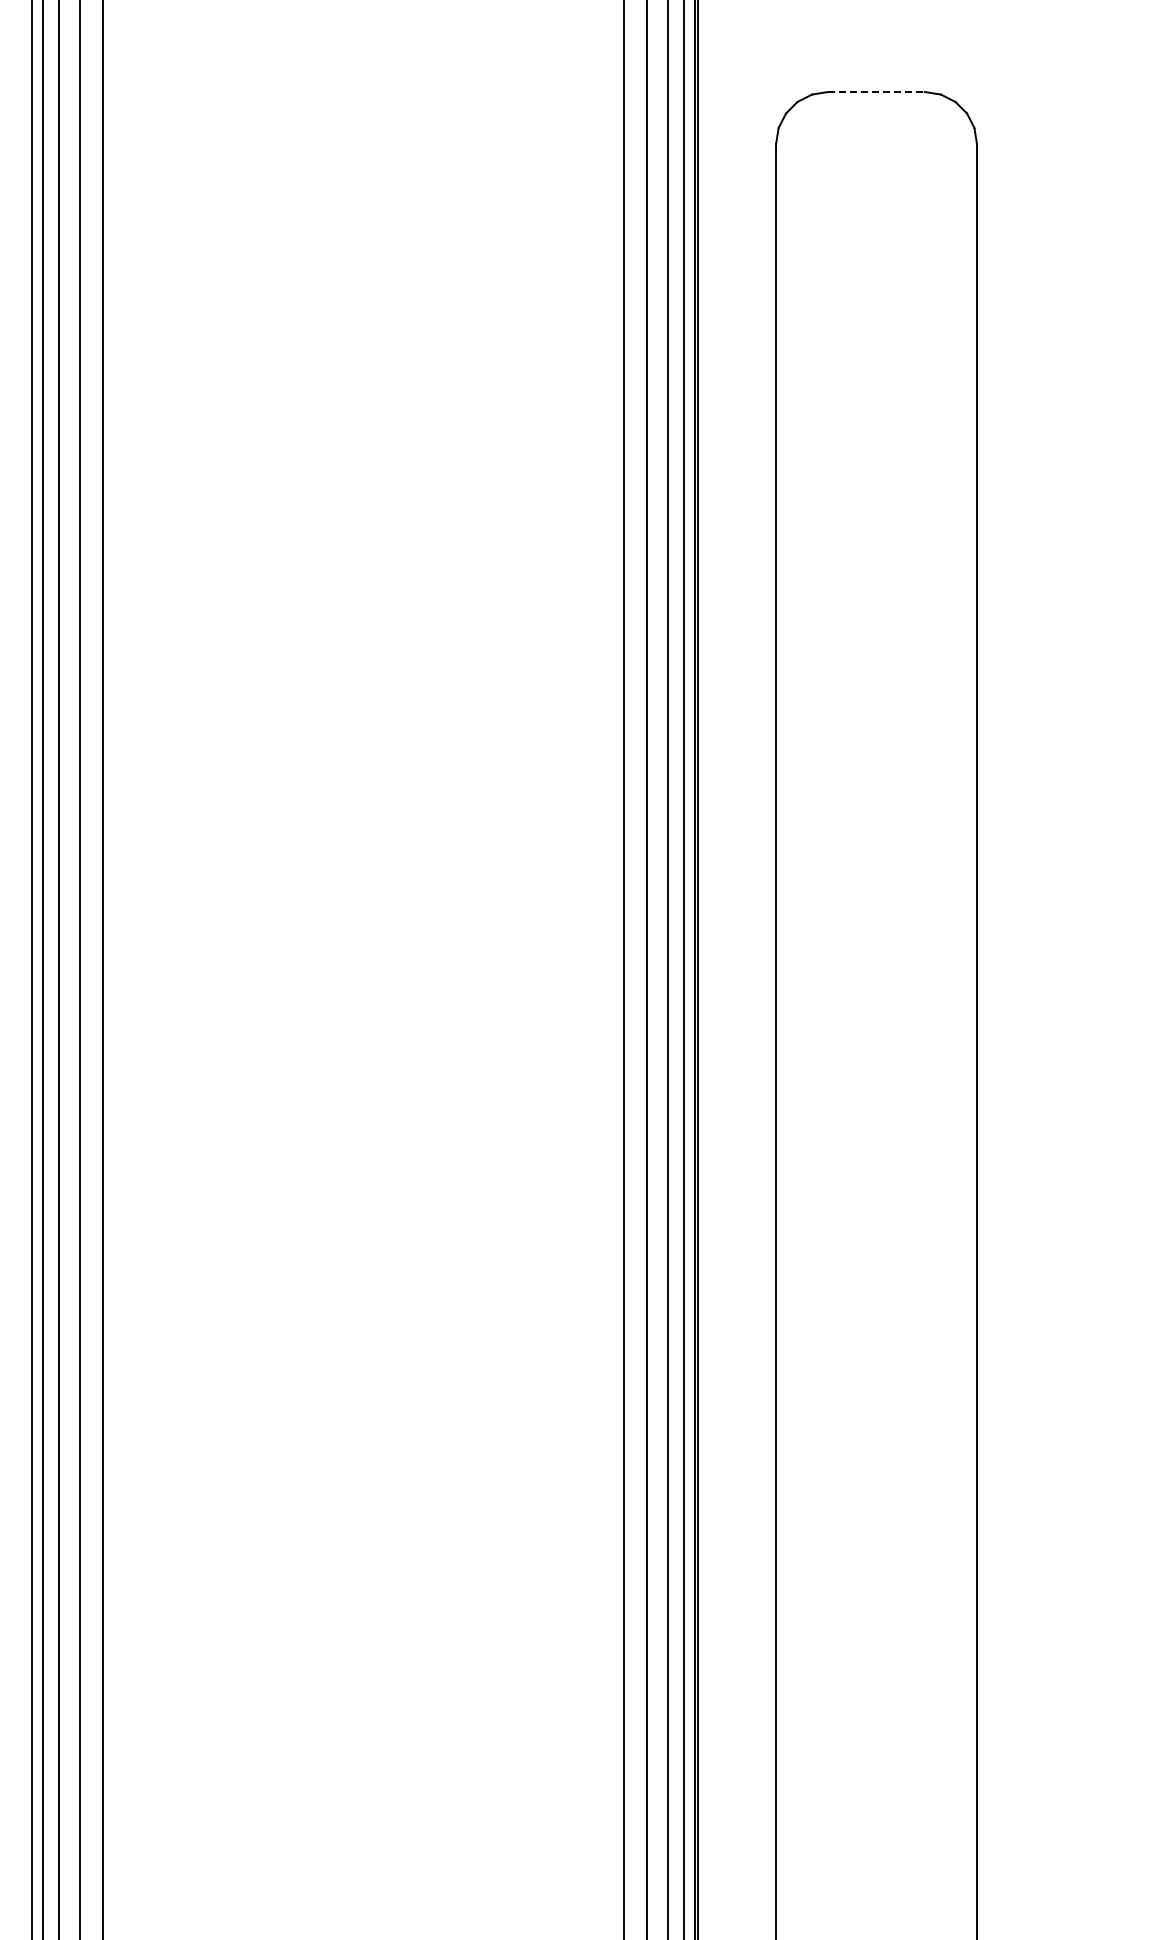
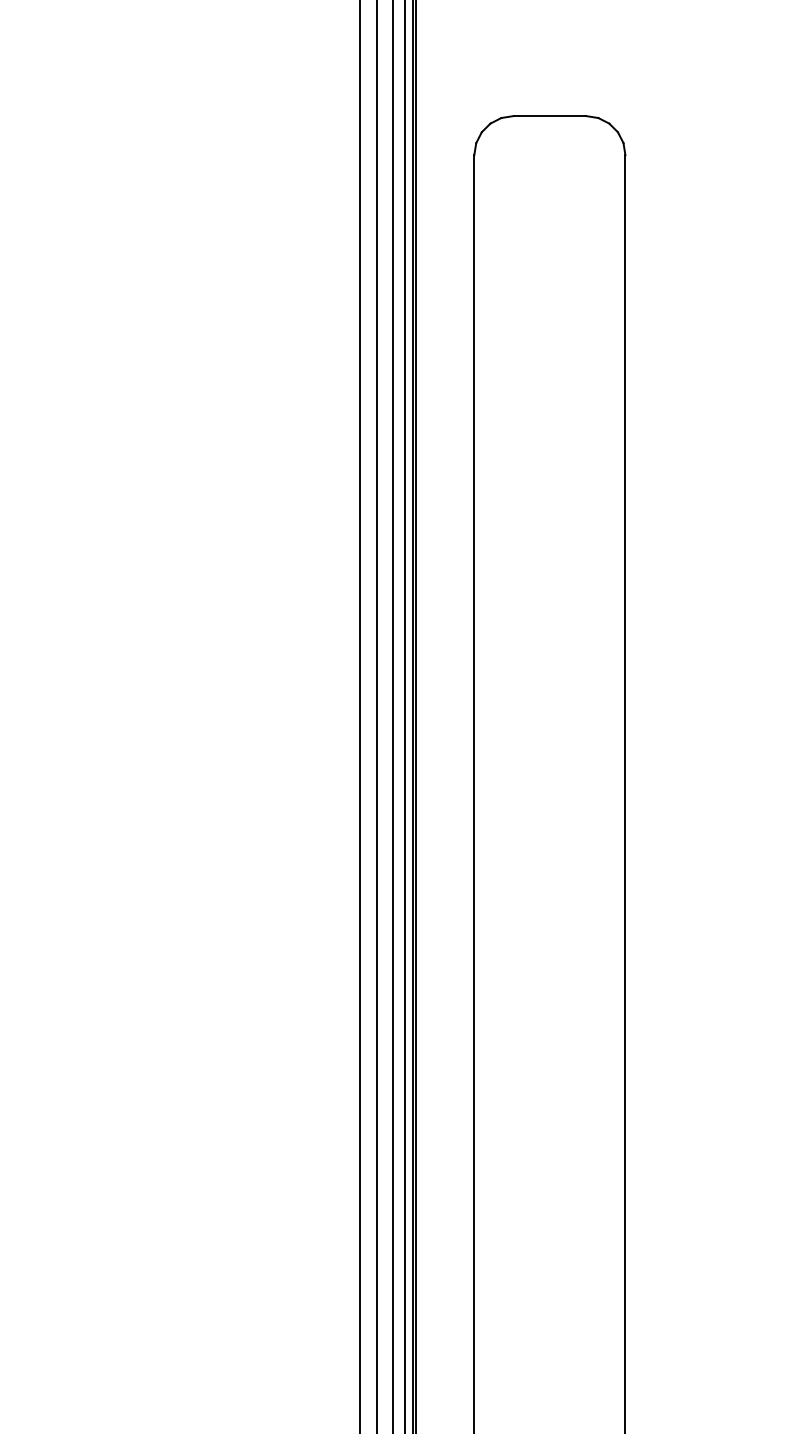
line: (877, 92) -> (550, 116), dashed -> solid

